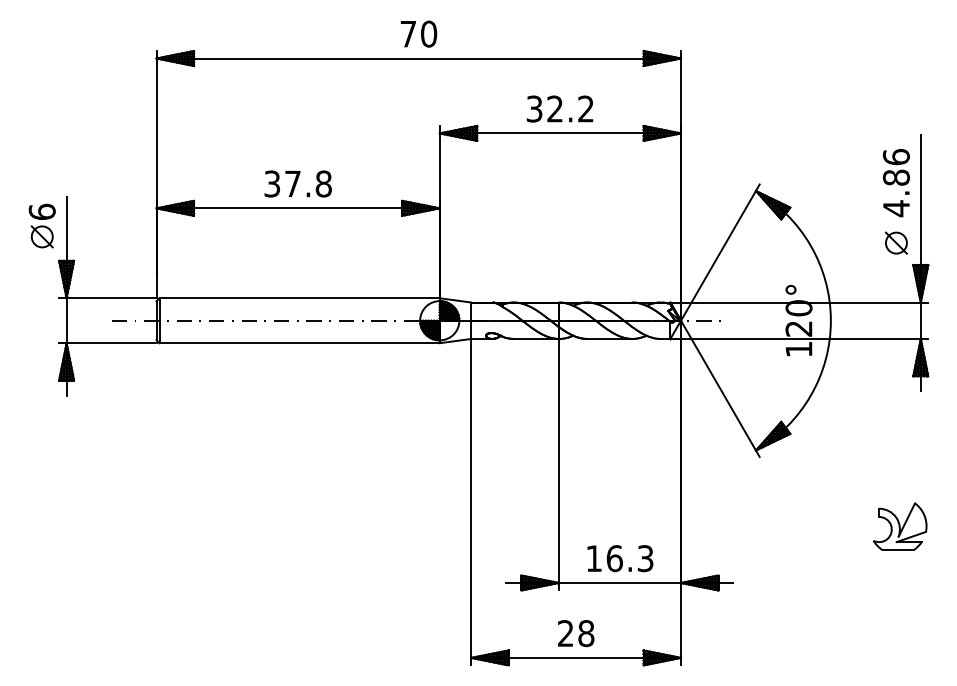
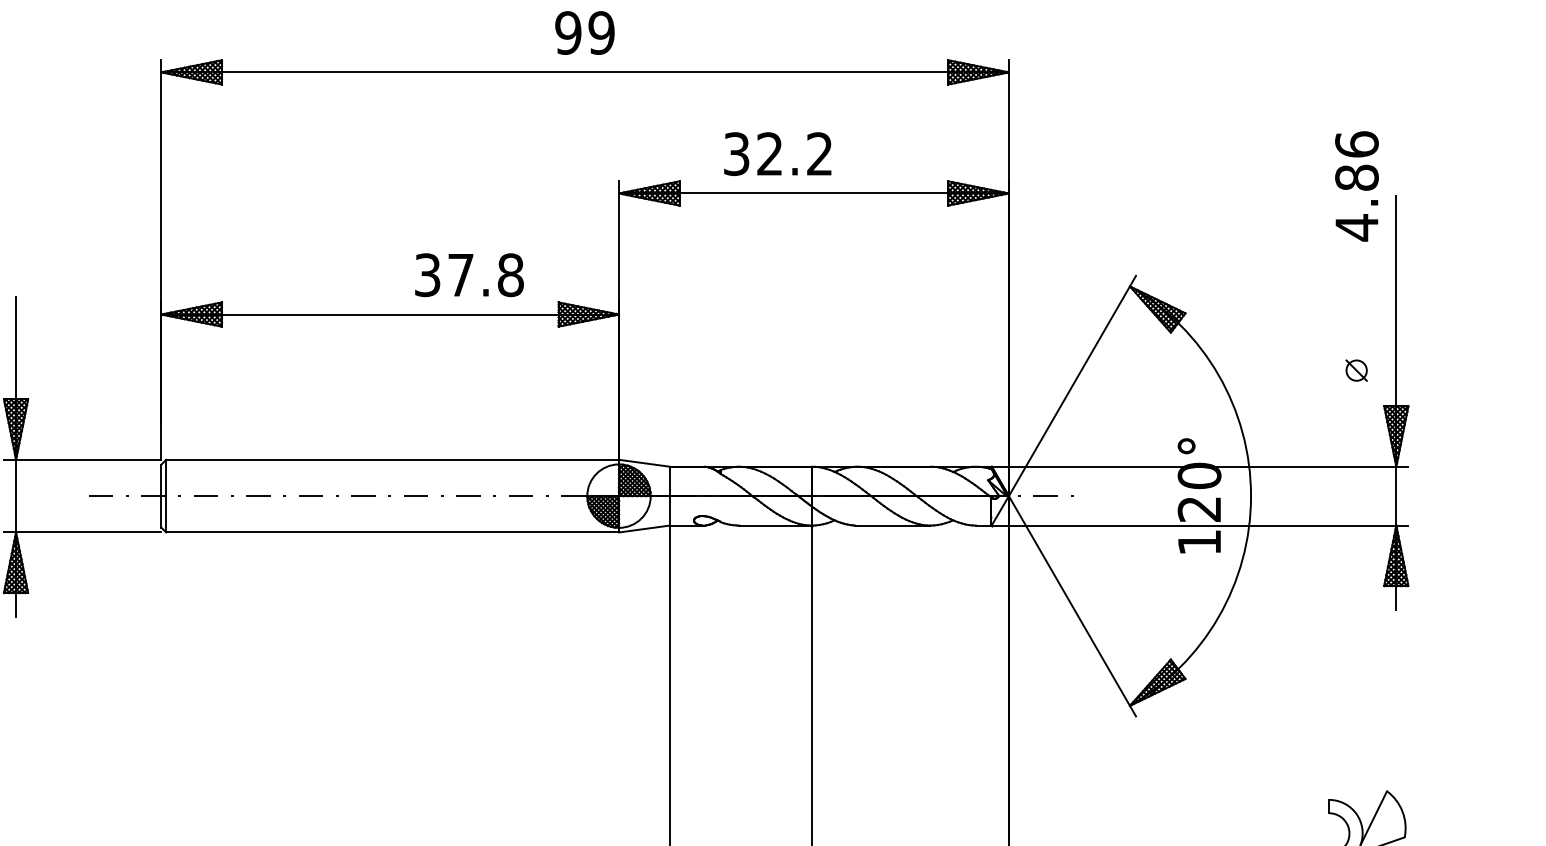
text: (418, 33) -> (584, 31), 70 -> 99
text: (559, 108) -> (776, 153), moved
text: (297, 183) -> (468, 274), moved
text: (896, 183) -> (1357, 187), moved
part: (895, 242) -> (1355, 369), size x0.6

